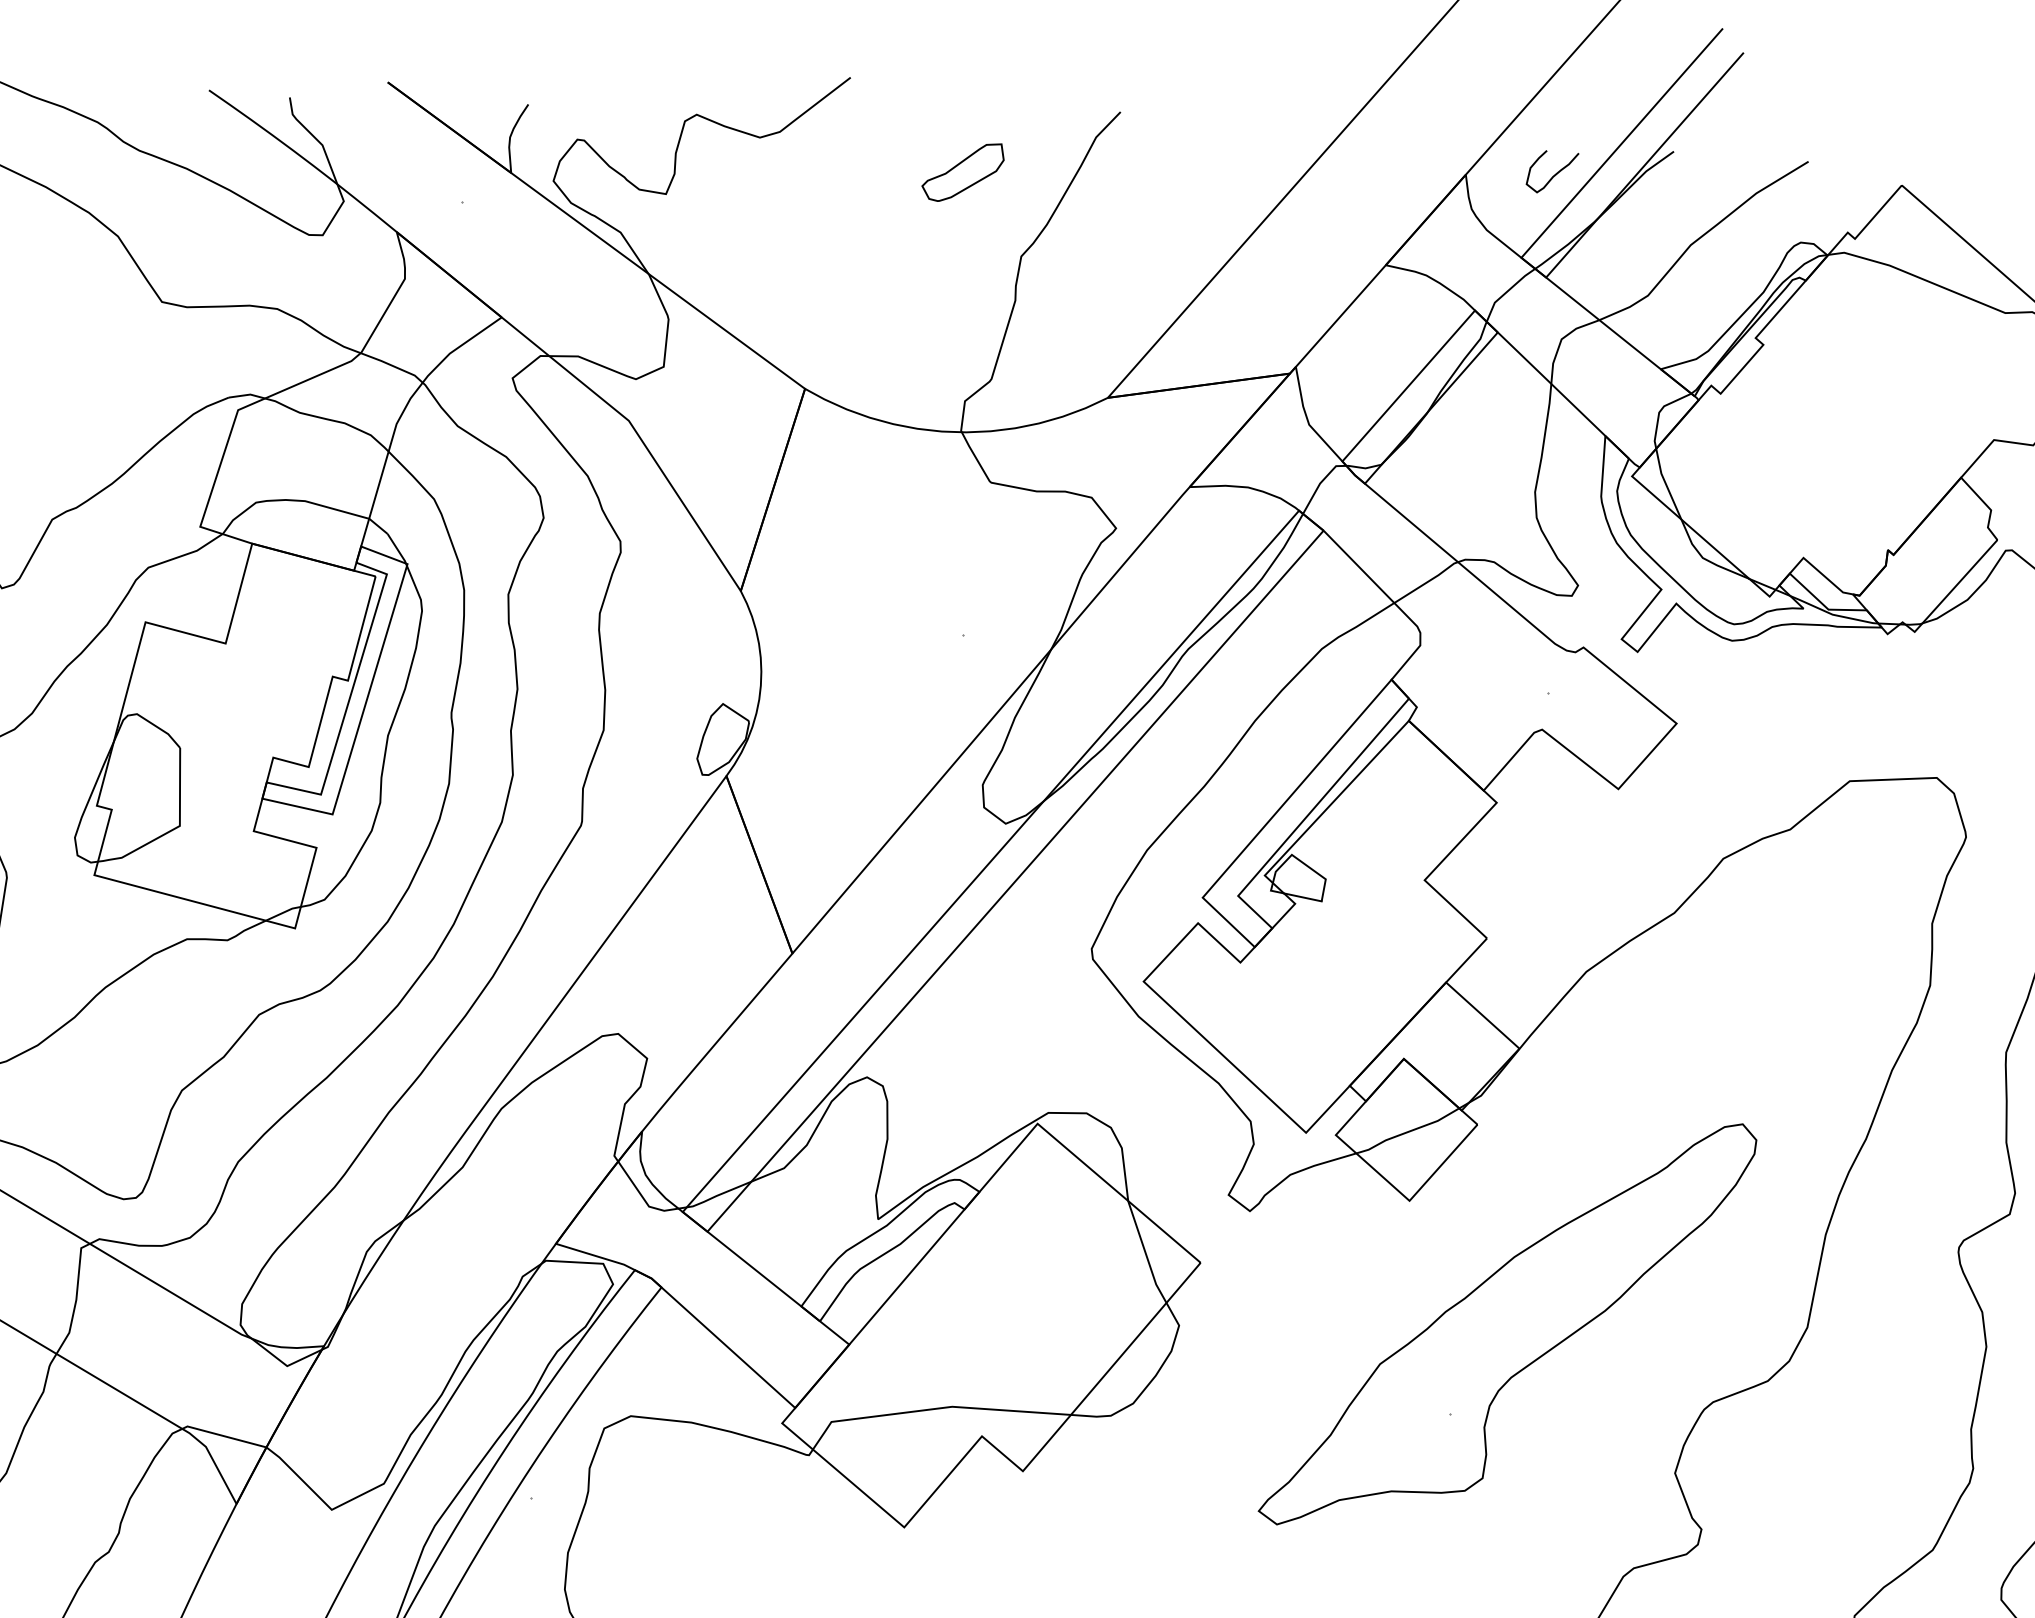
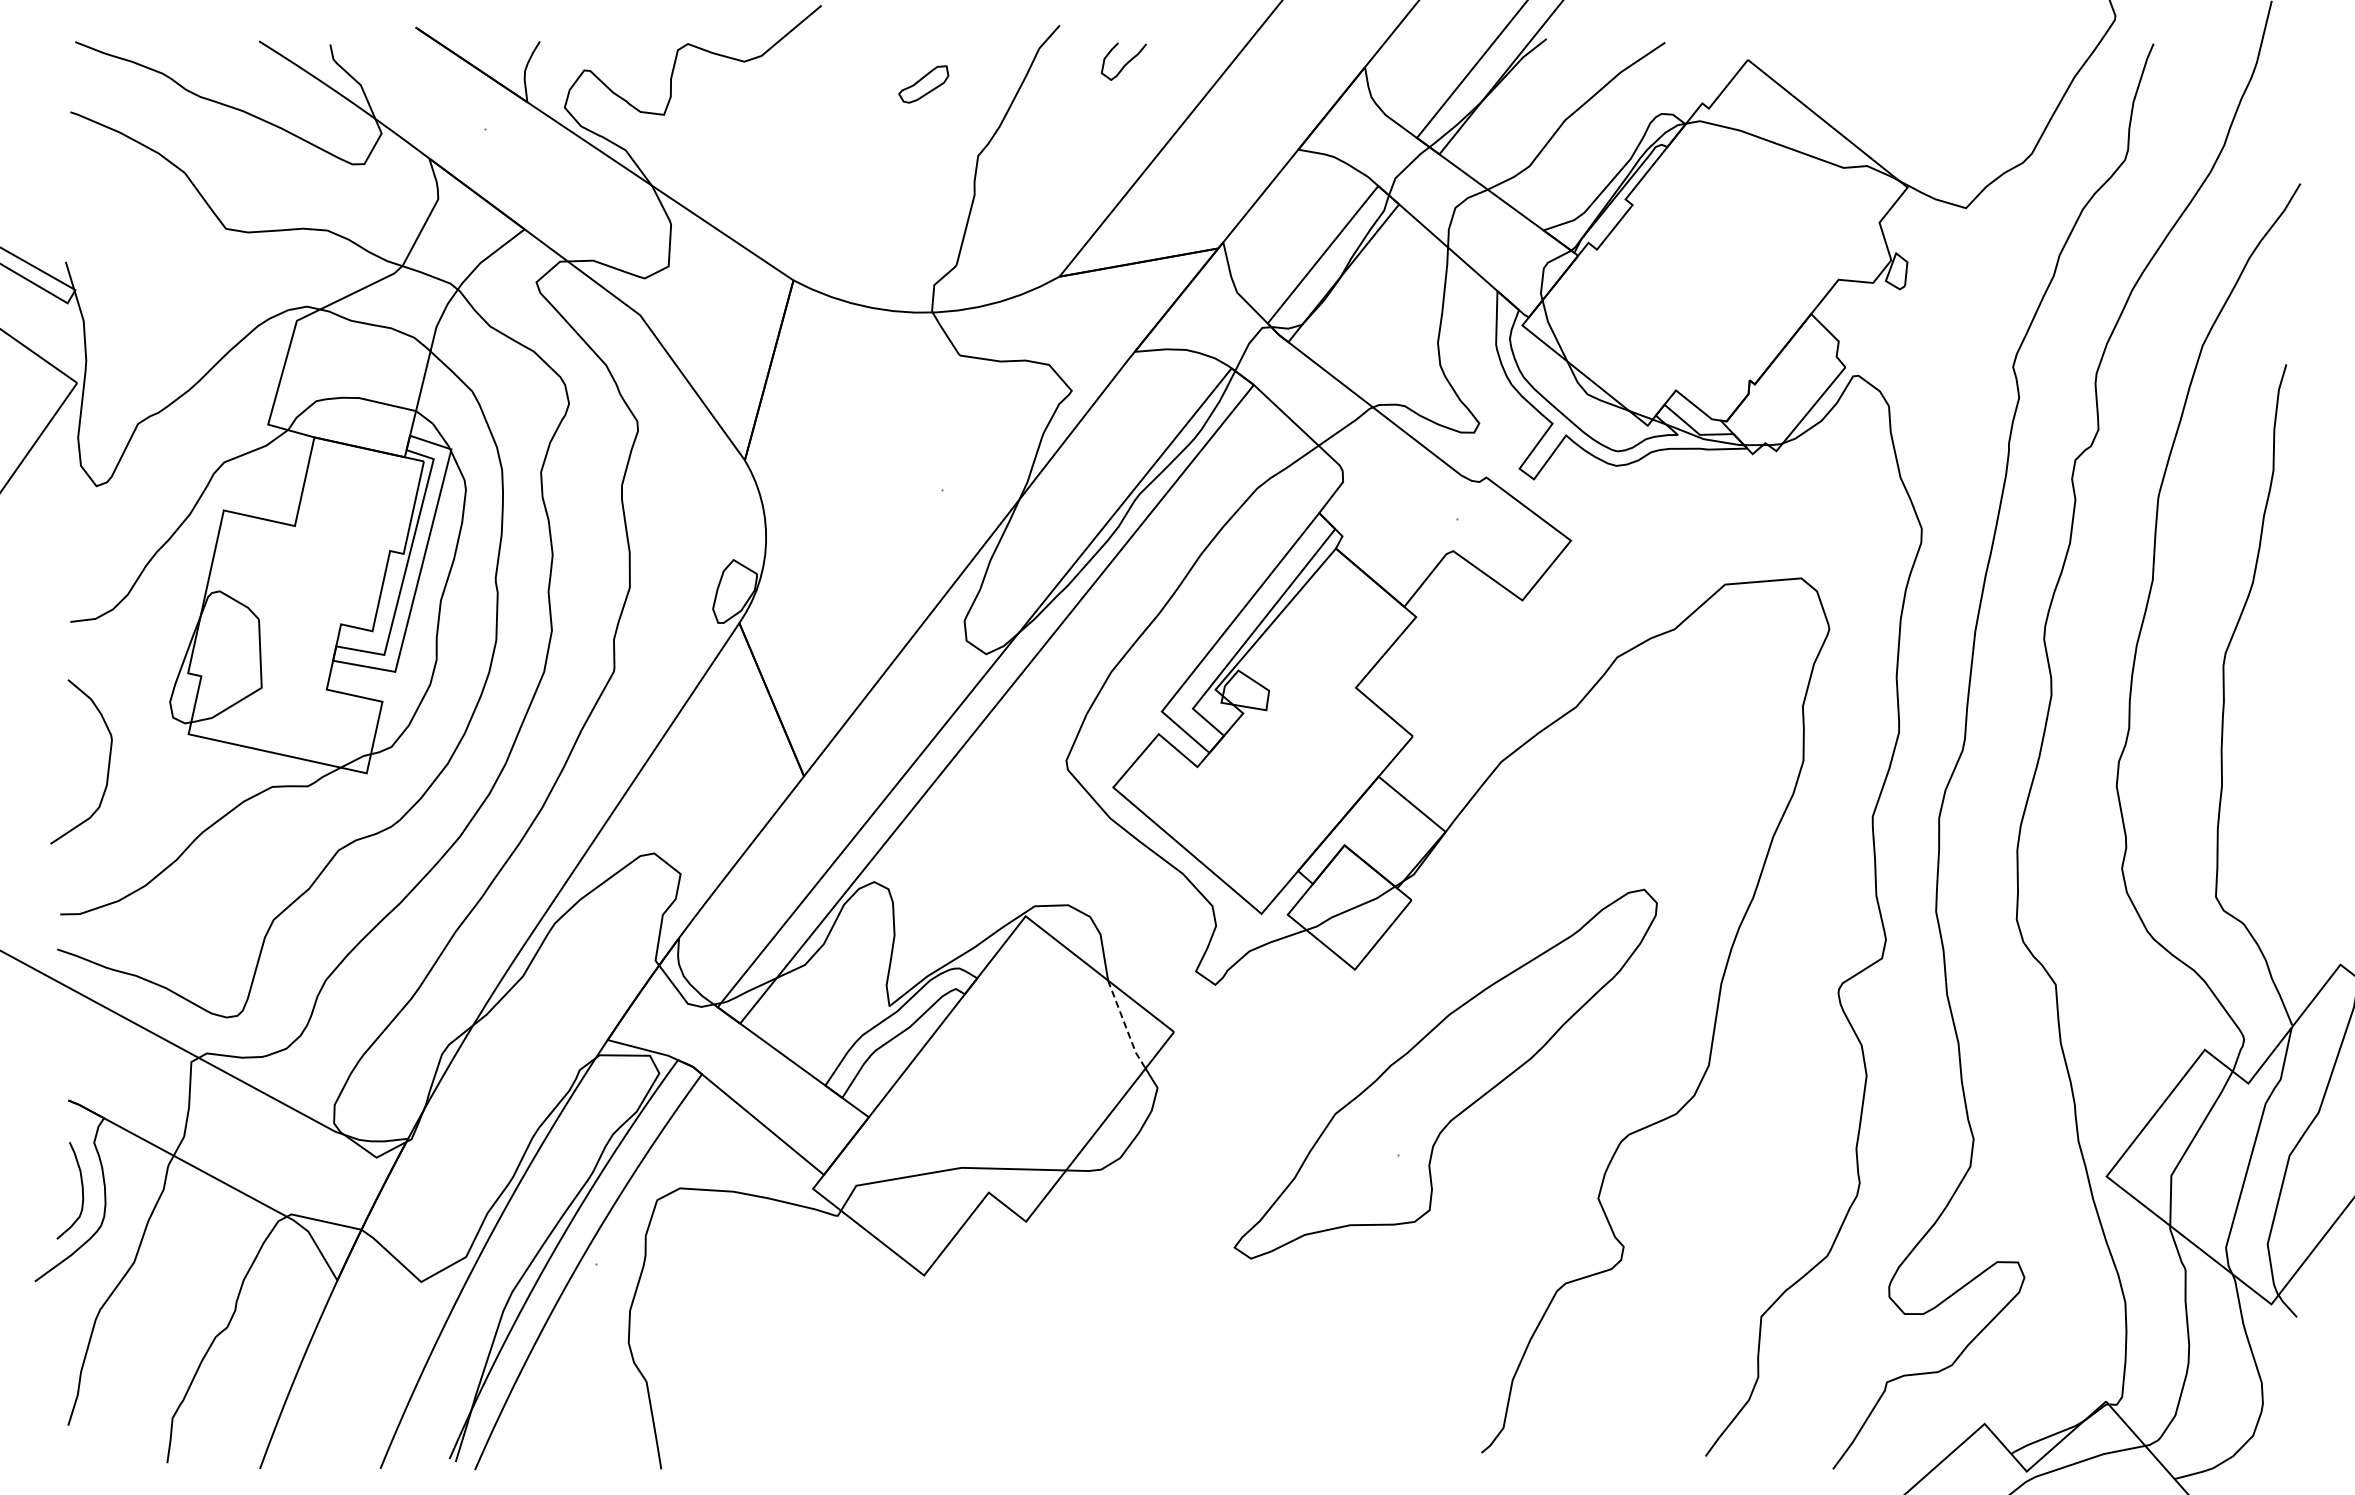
part: (962, 172) -> (923, 84), size x0.7
curve: (1554, 174) -> (1125, 63), moved
line: (1145, 1252) -> (1125, 1025), solid -> dashed

